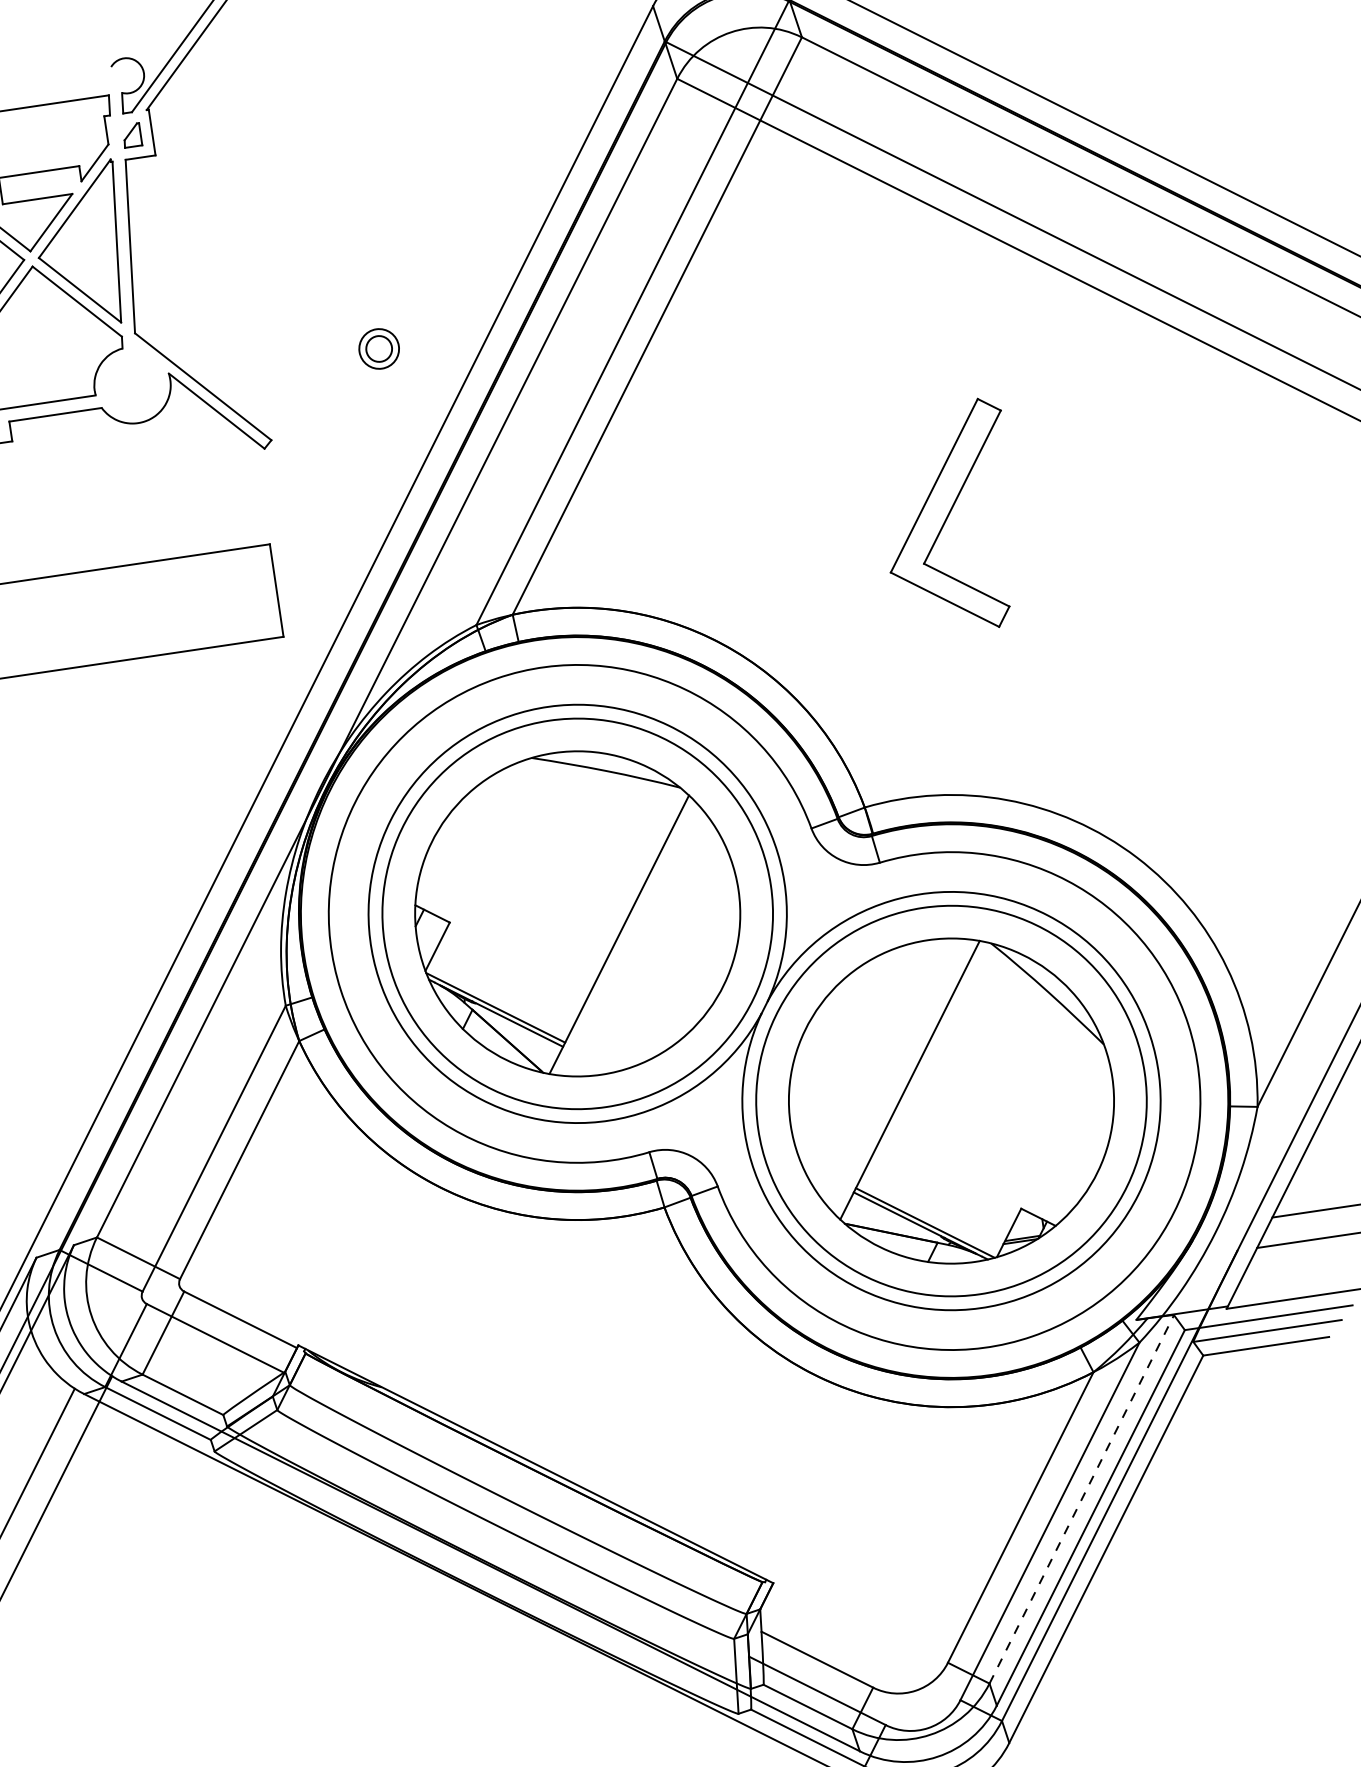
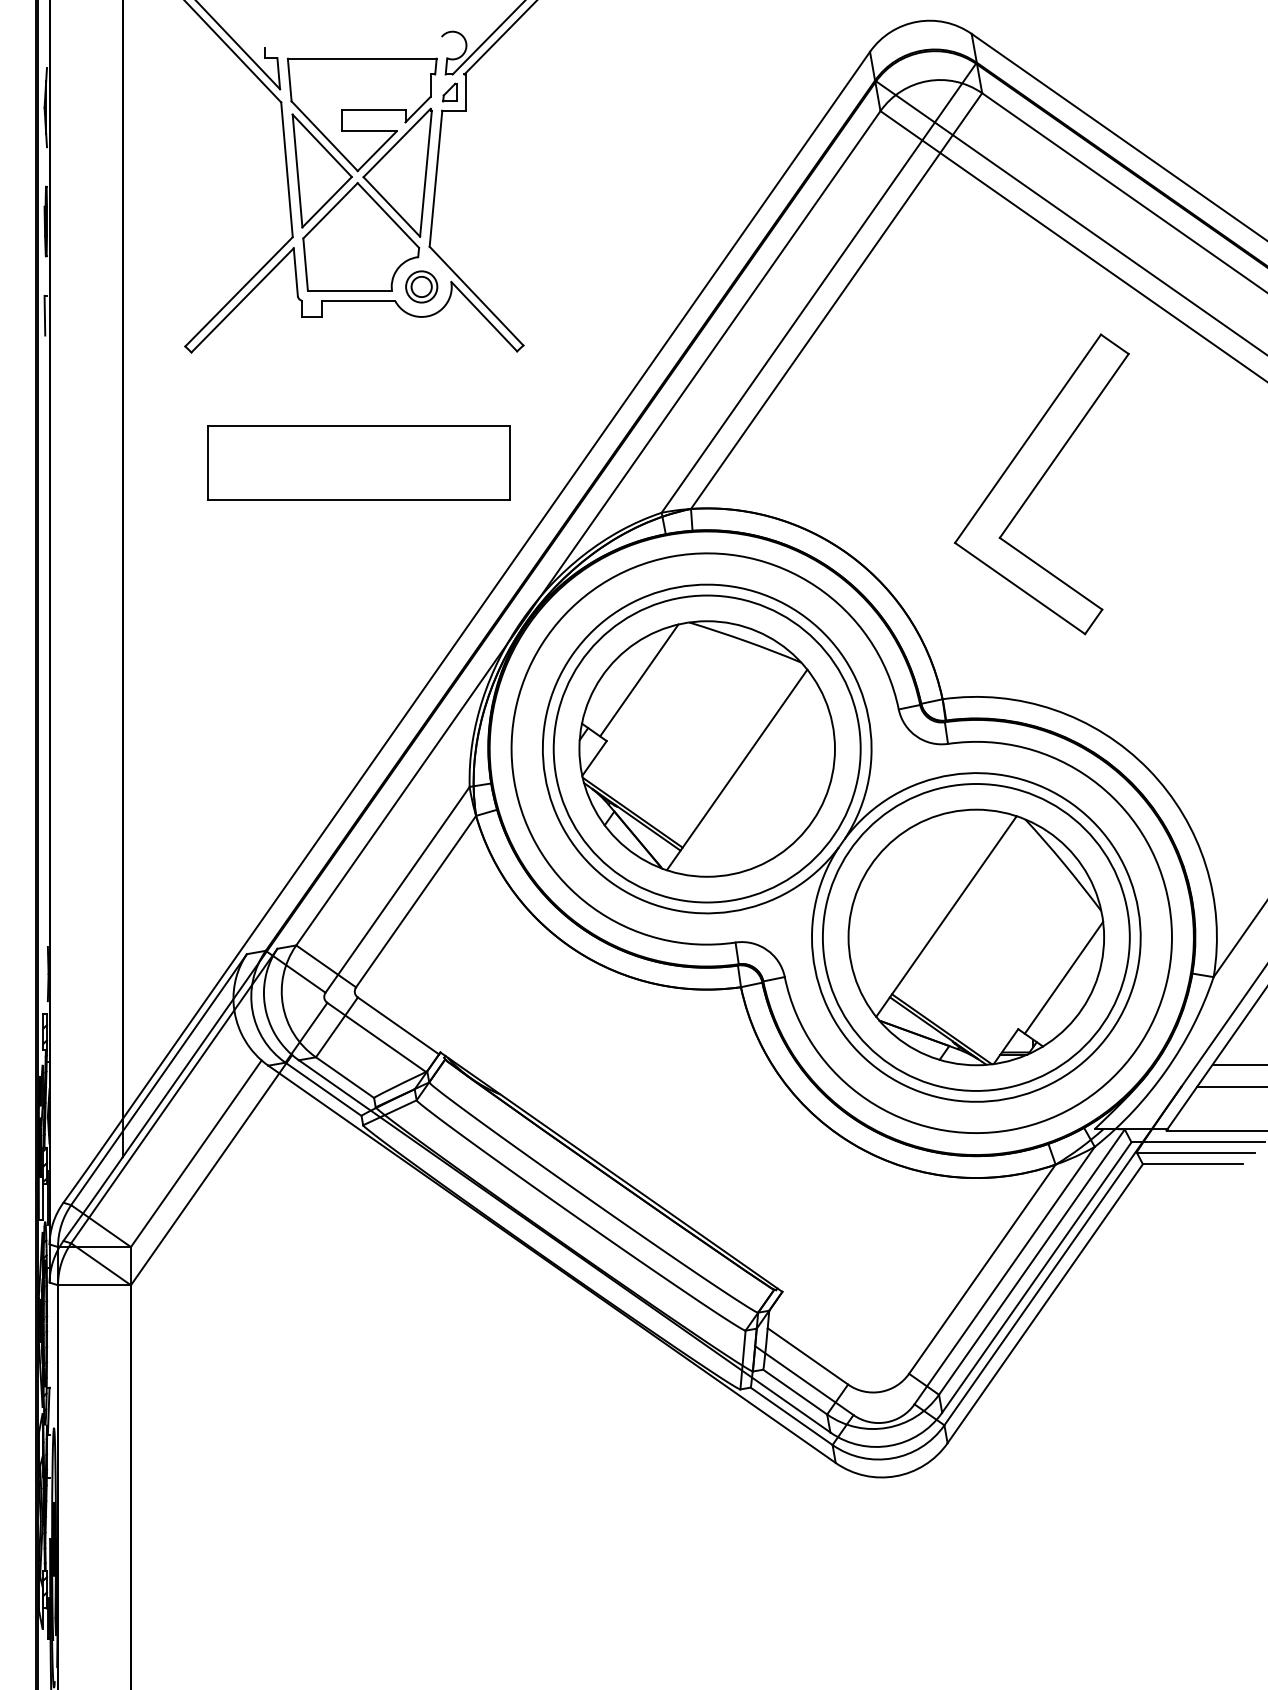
part: (378, 348) -> (421, 286), moved
part: (949, 518) -> (1041, 484), size x1.67
line: (479, 840) -> (639, 680), added
line: (1068, 1135) -> (1063, 977), added
line: (1081, 1499) -> (1031, 1262), dashed -> solid

